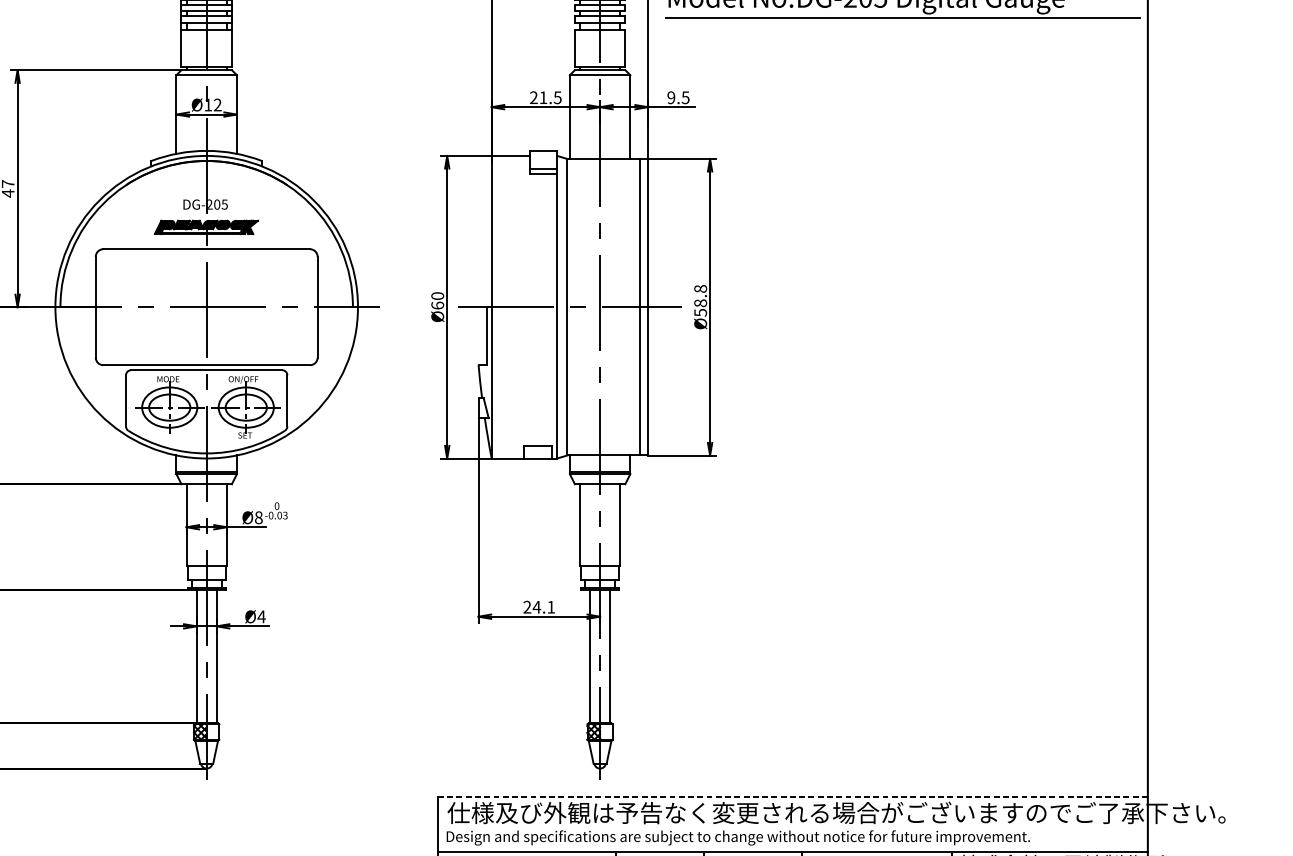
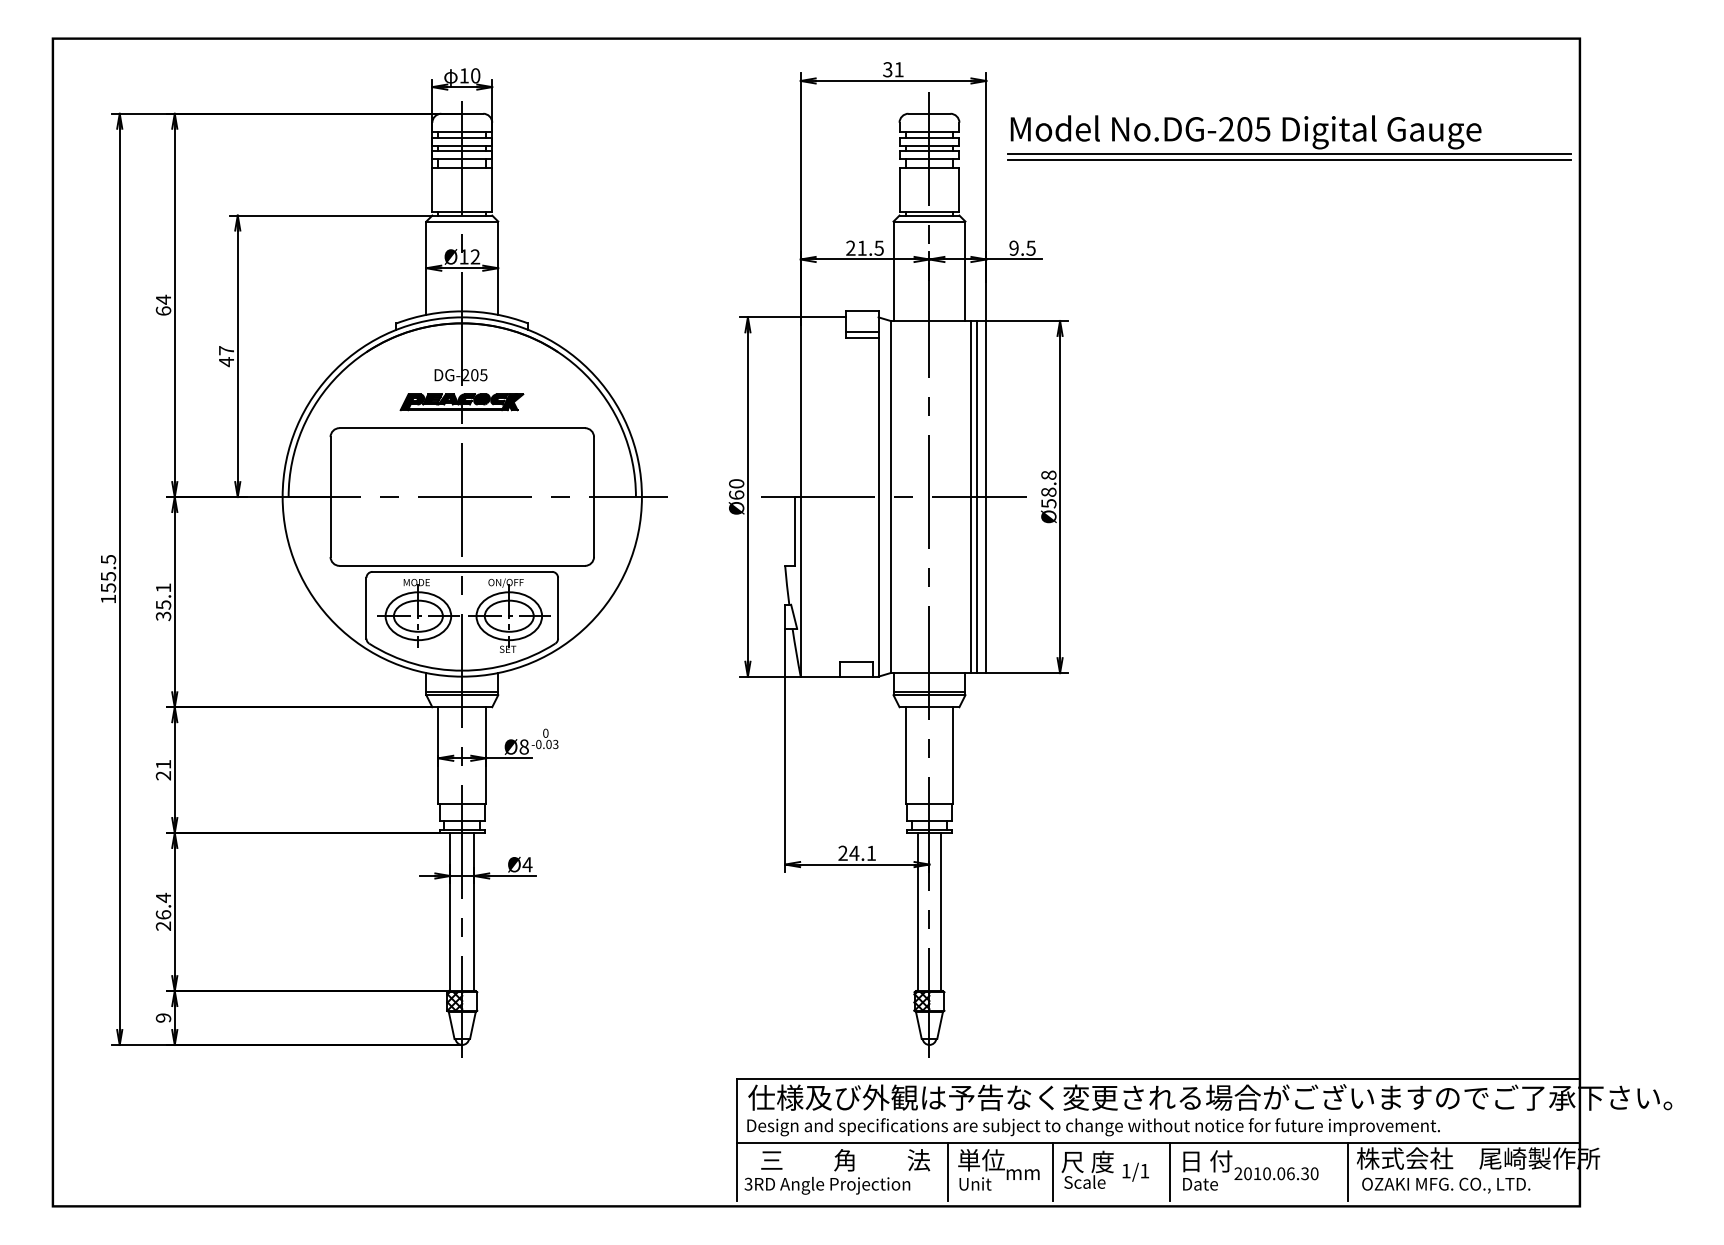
line: (903, 22) -> (1289, 159), added
line: (635, 306) -> (971, 496), added
line: (792, 796) -> (1158, 1078), dashed -> solid

